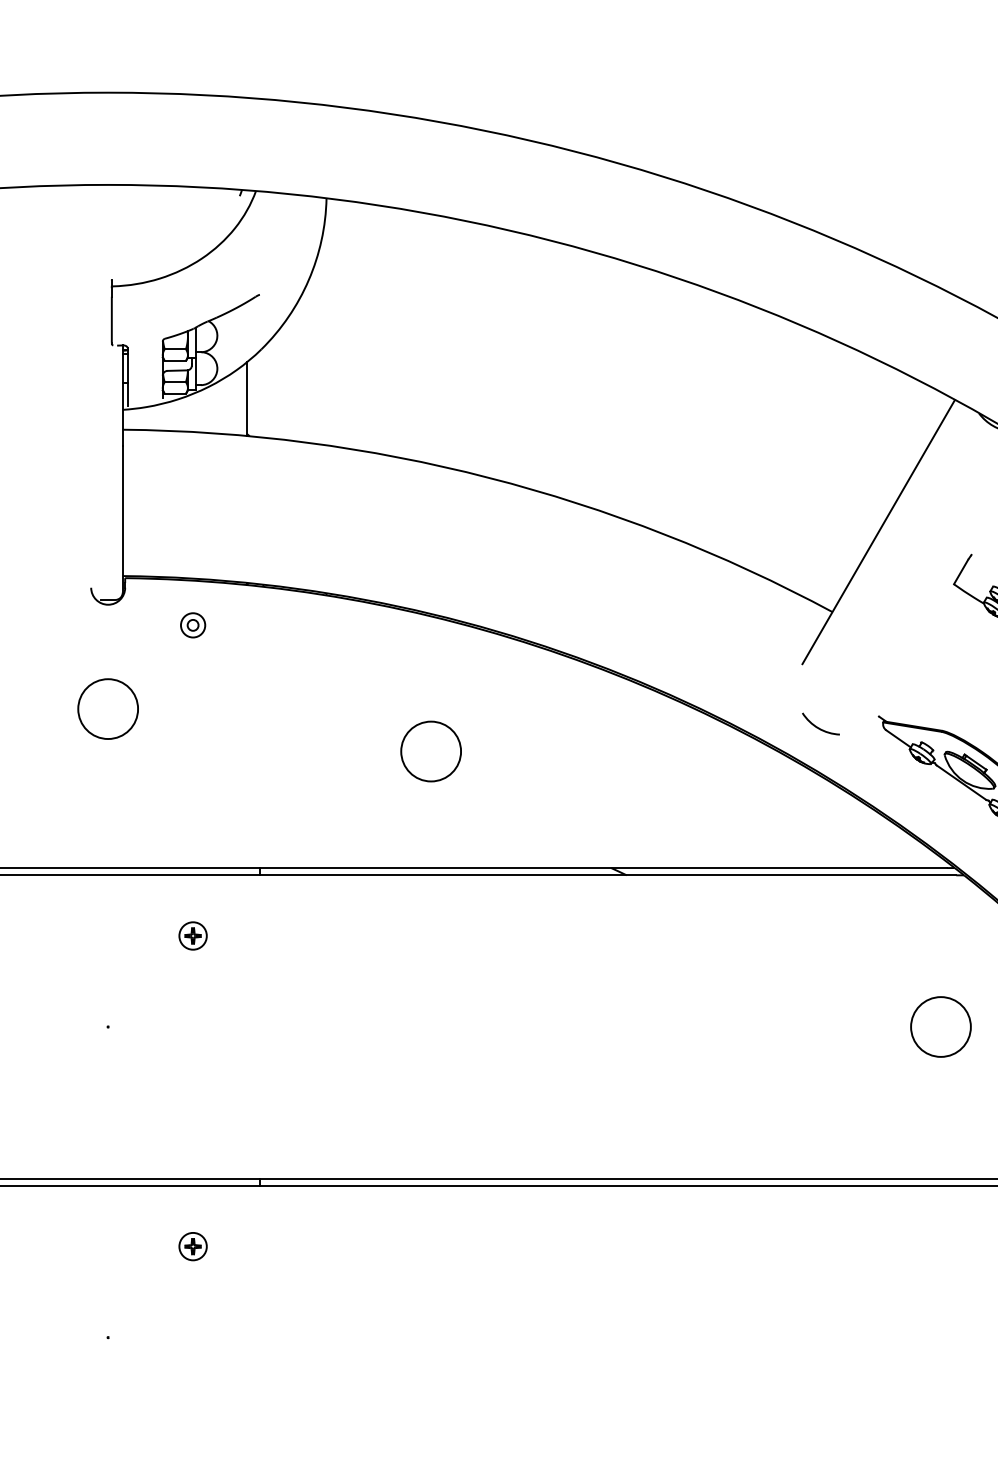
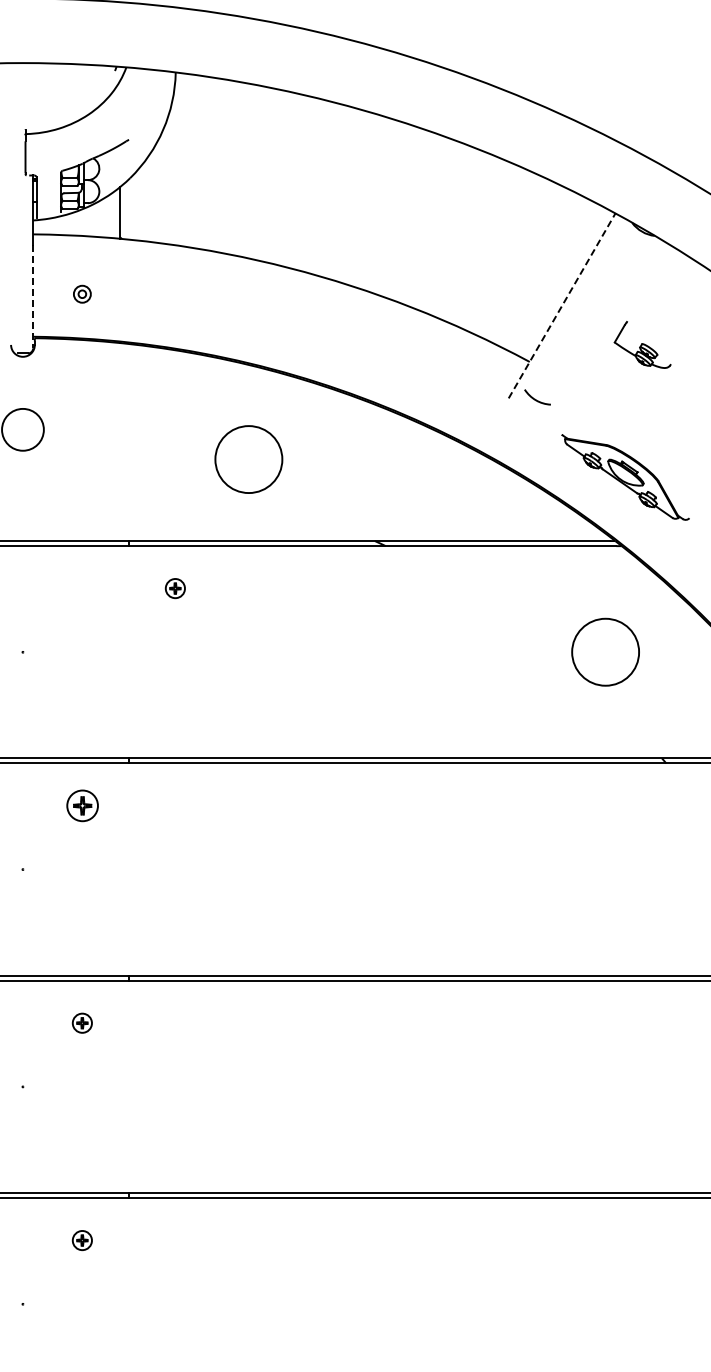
line: (123, 519) -> (33, 297), solid -> dashed
line: (879, 532) -> (562, 306), solid -> dashed
part: (193, 624) -> (82, 293), moved
curve: (817, 725) -> (535, 398), moved
circle: (430, 751) -> (248, 459), size x1.6
part: (191, 935) -> (174, 588), moved
circle: (940, 1027) -> (605, 652), size x1.6
part: (191, 1246) -> (81, 805), size x1.6

